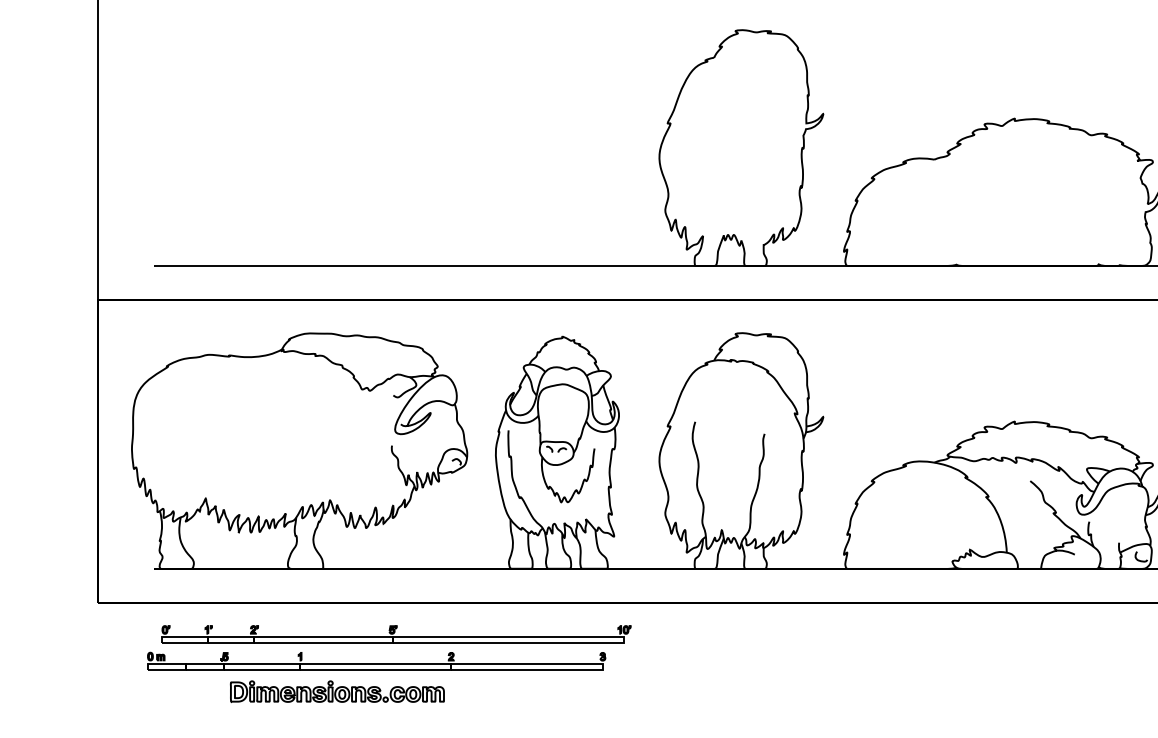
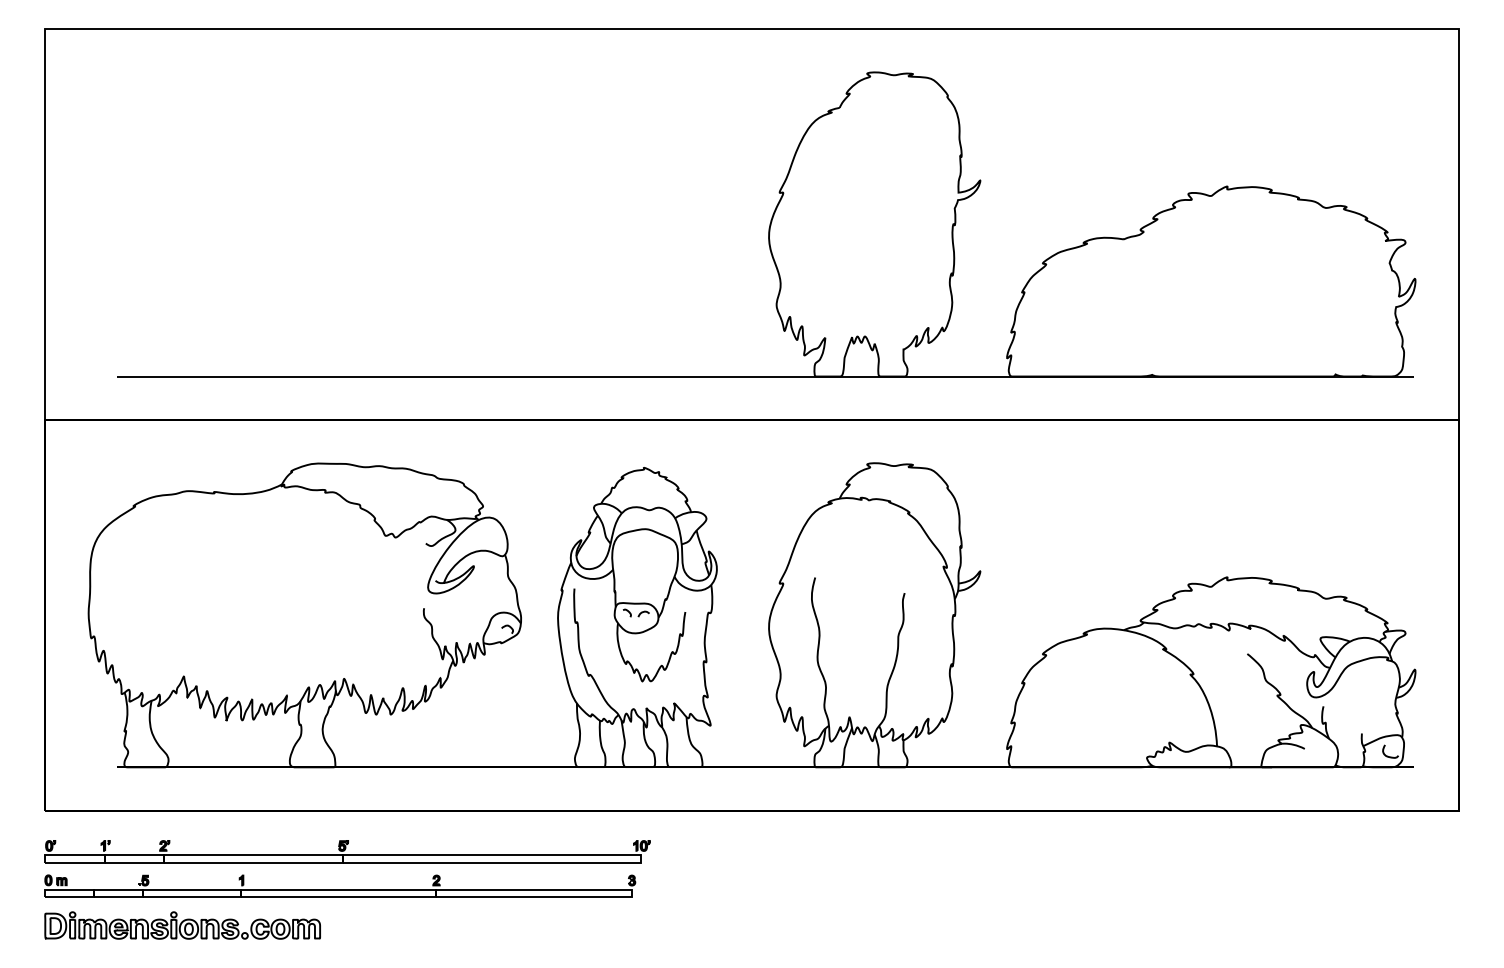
part: (396, 634) -> (347, 851), moved
part: (376, 660) -> (340, 885), moved
part: (337, 691) -> (182, 925), moved

